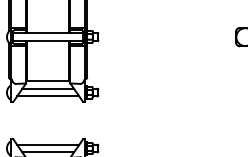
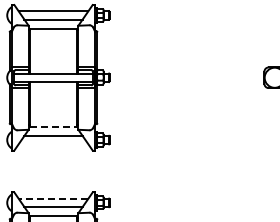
line: (49, 80) -> (54, 126), solid -> dashed
line: (48, 96) -> (53, 144), removed
line: (48, 144) -> (53, 198), solid -> dashed

